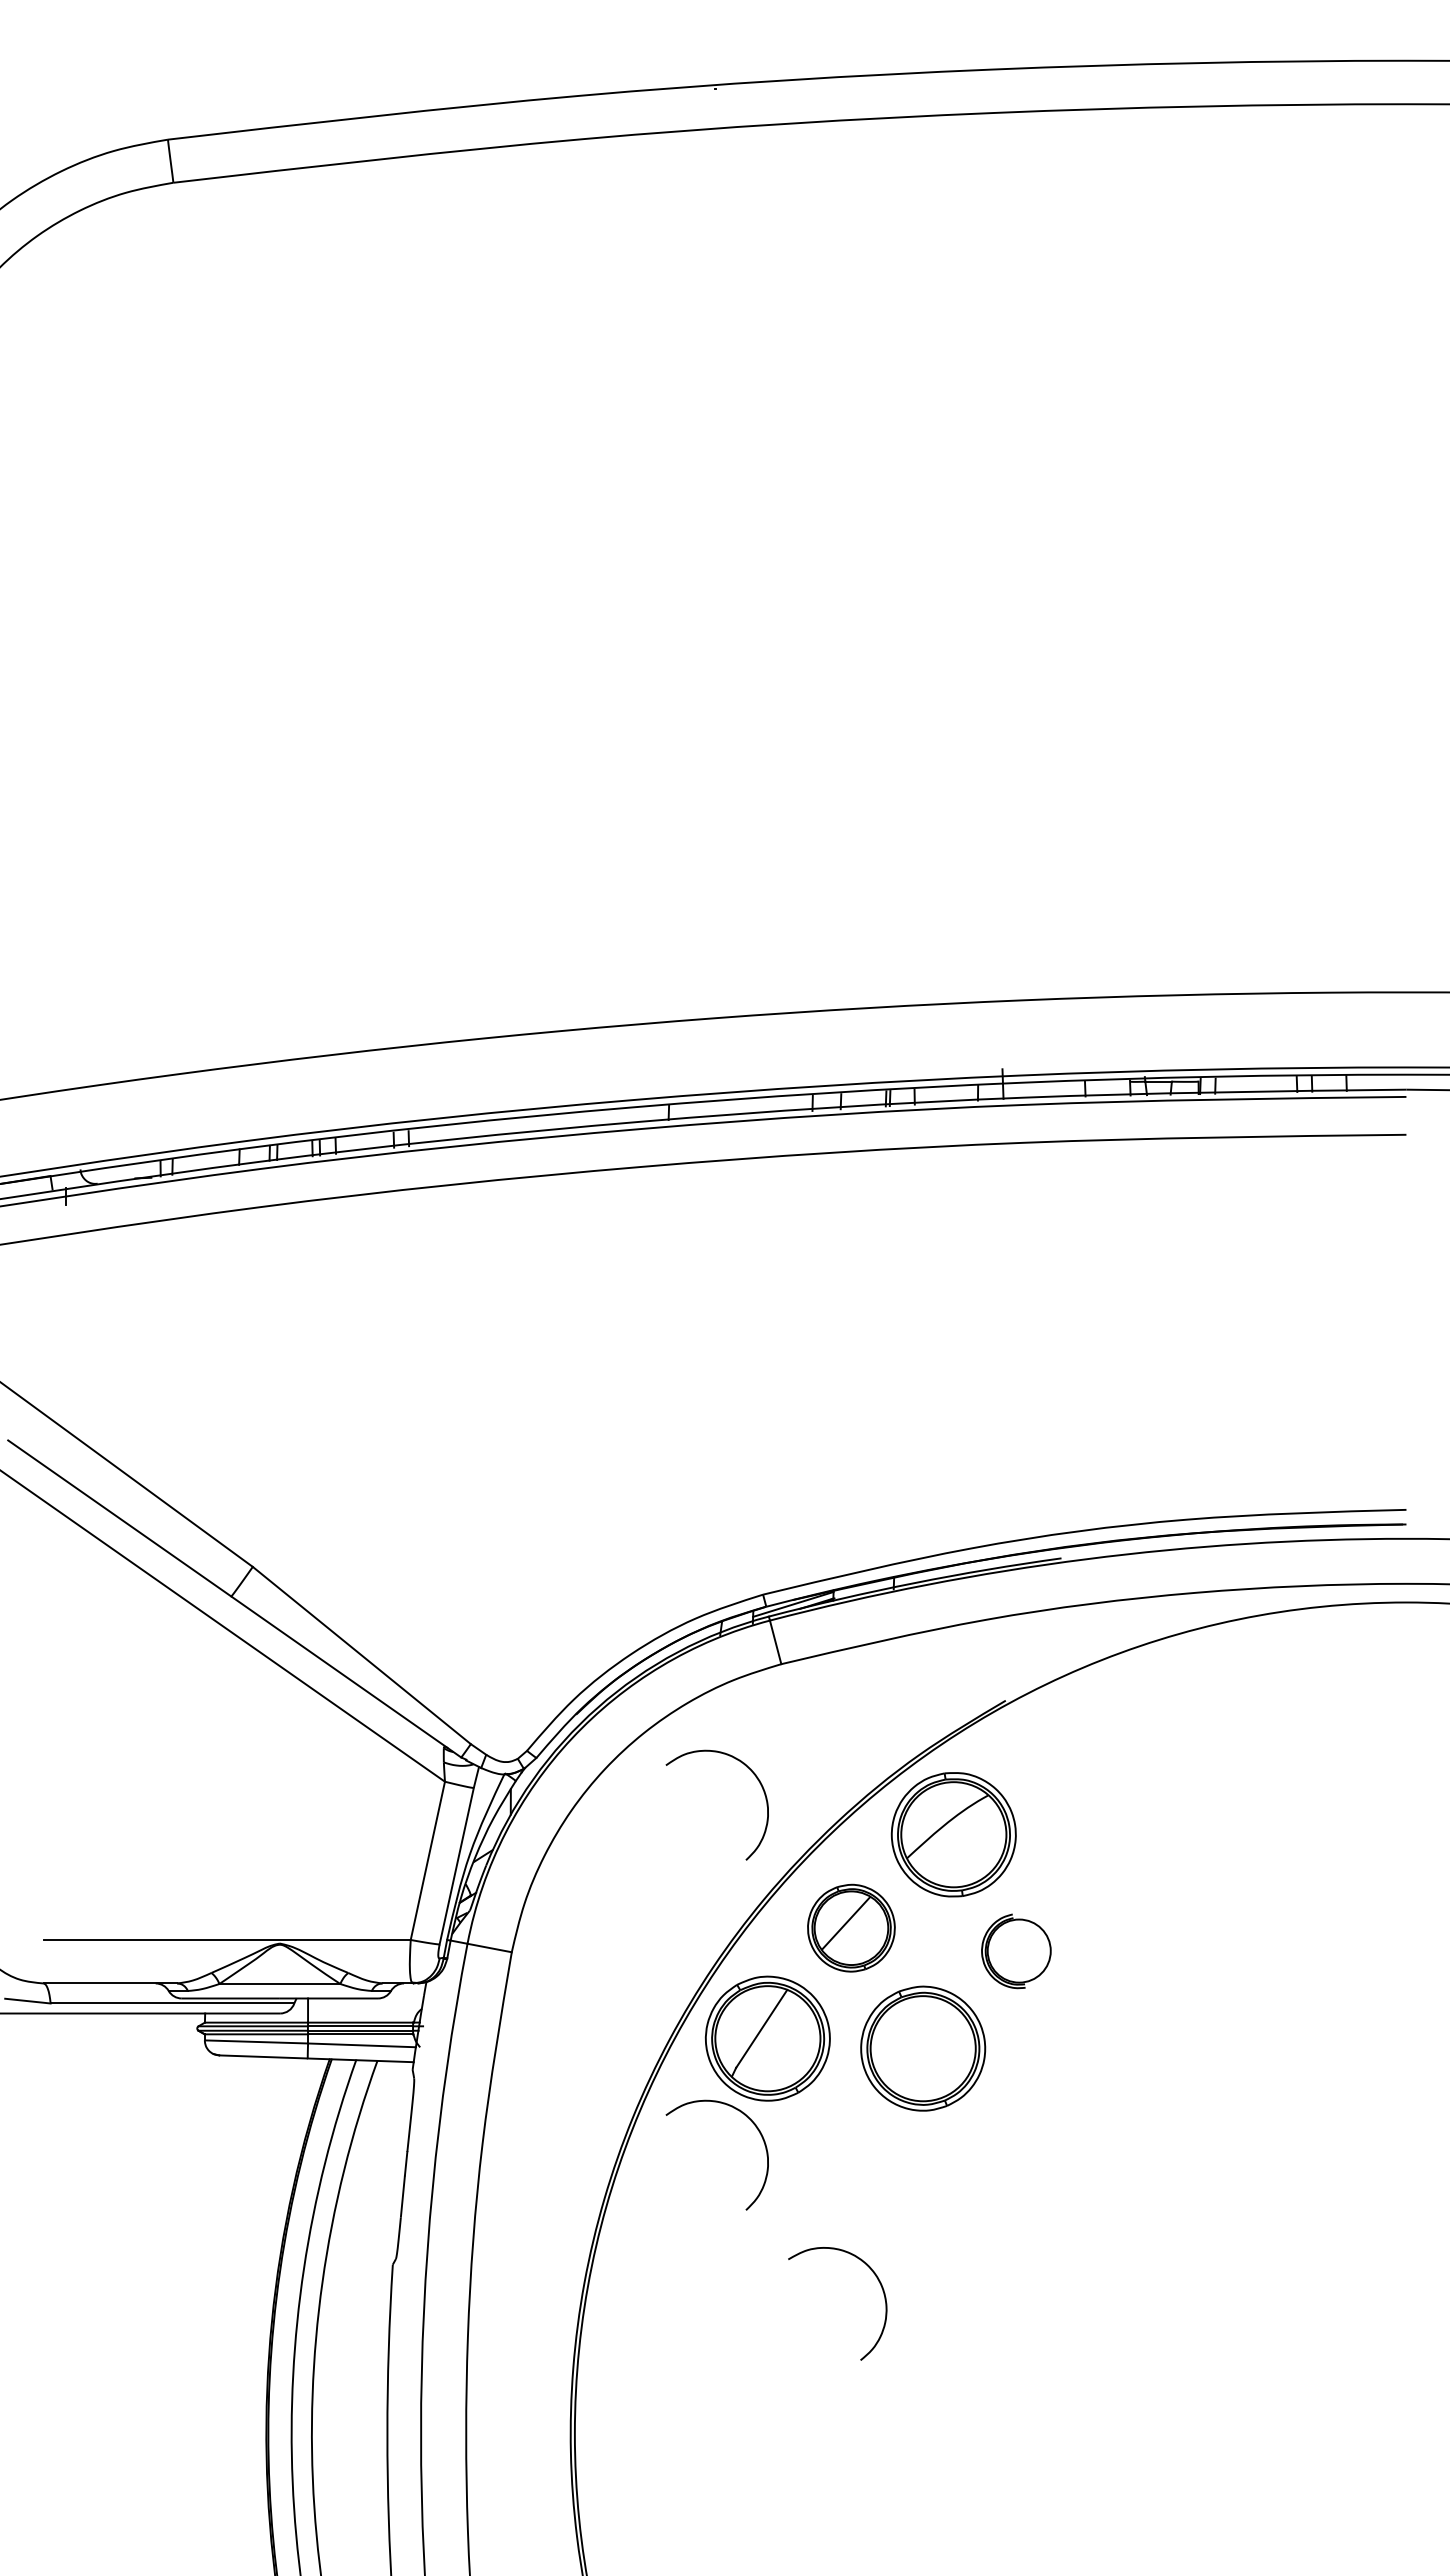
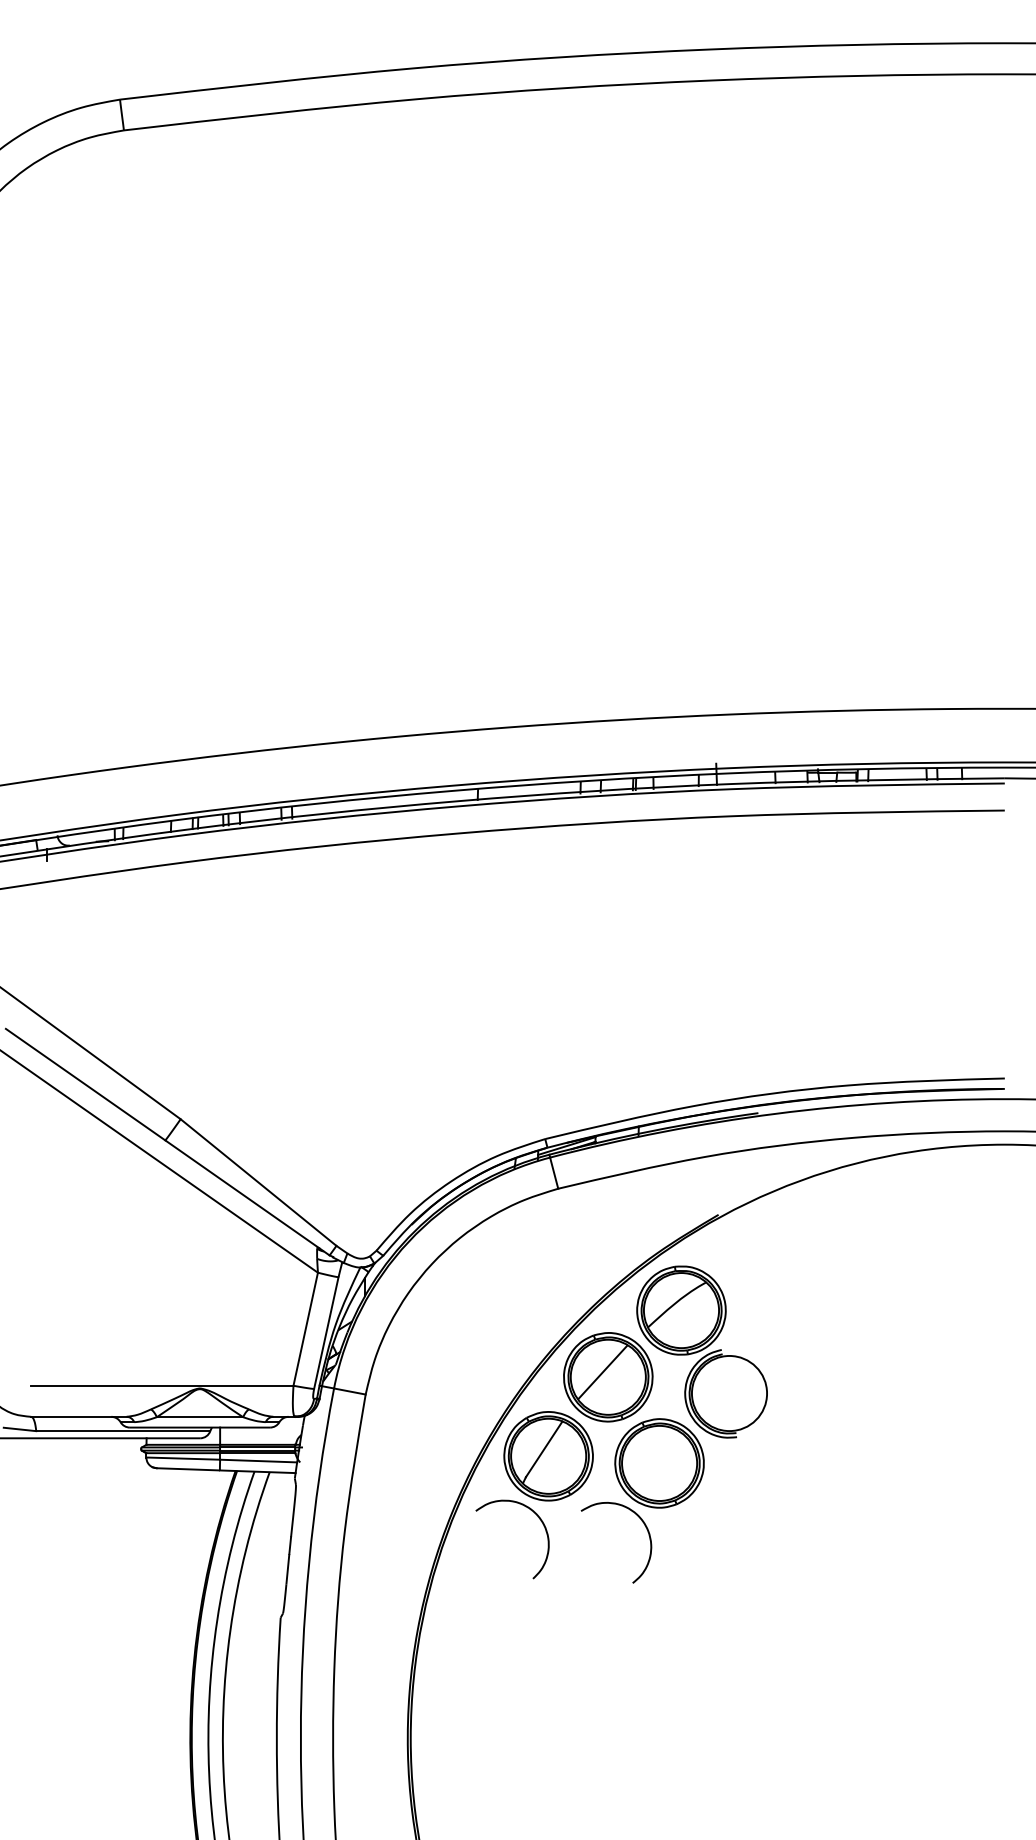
curve: (755, 1777) -> (539, 1269), removed
part: (851, 1928) -> (608, 1377), size x1.43
part: (1016, 1951) -> (726, 1394), size x1.67
curve: (881, 2288) -> (647, 1531), moved

